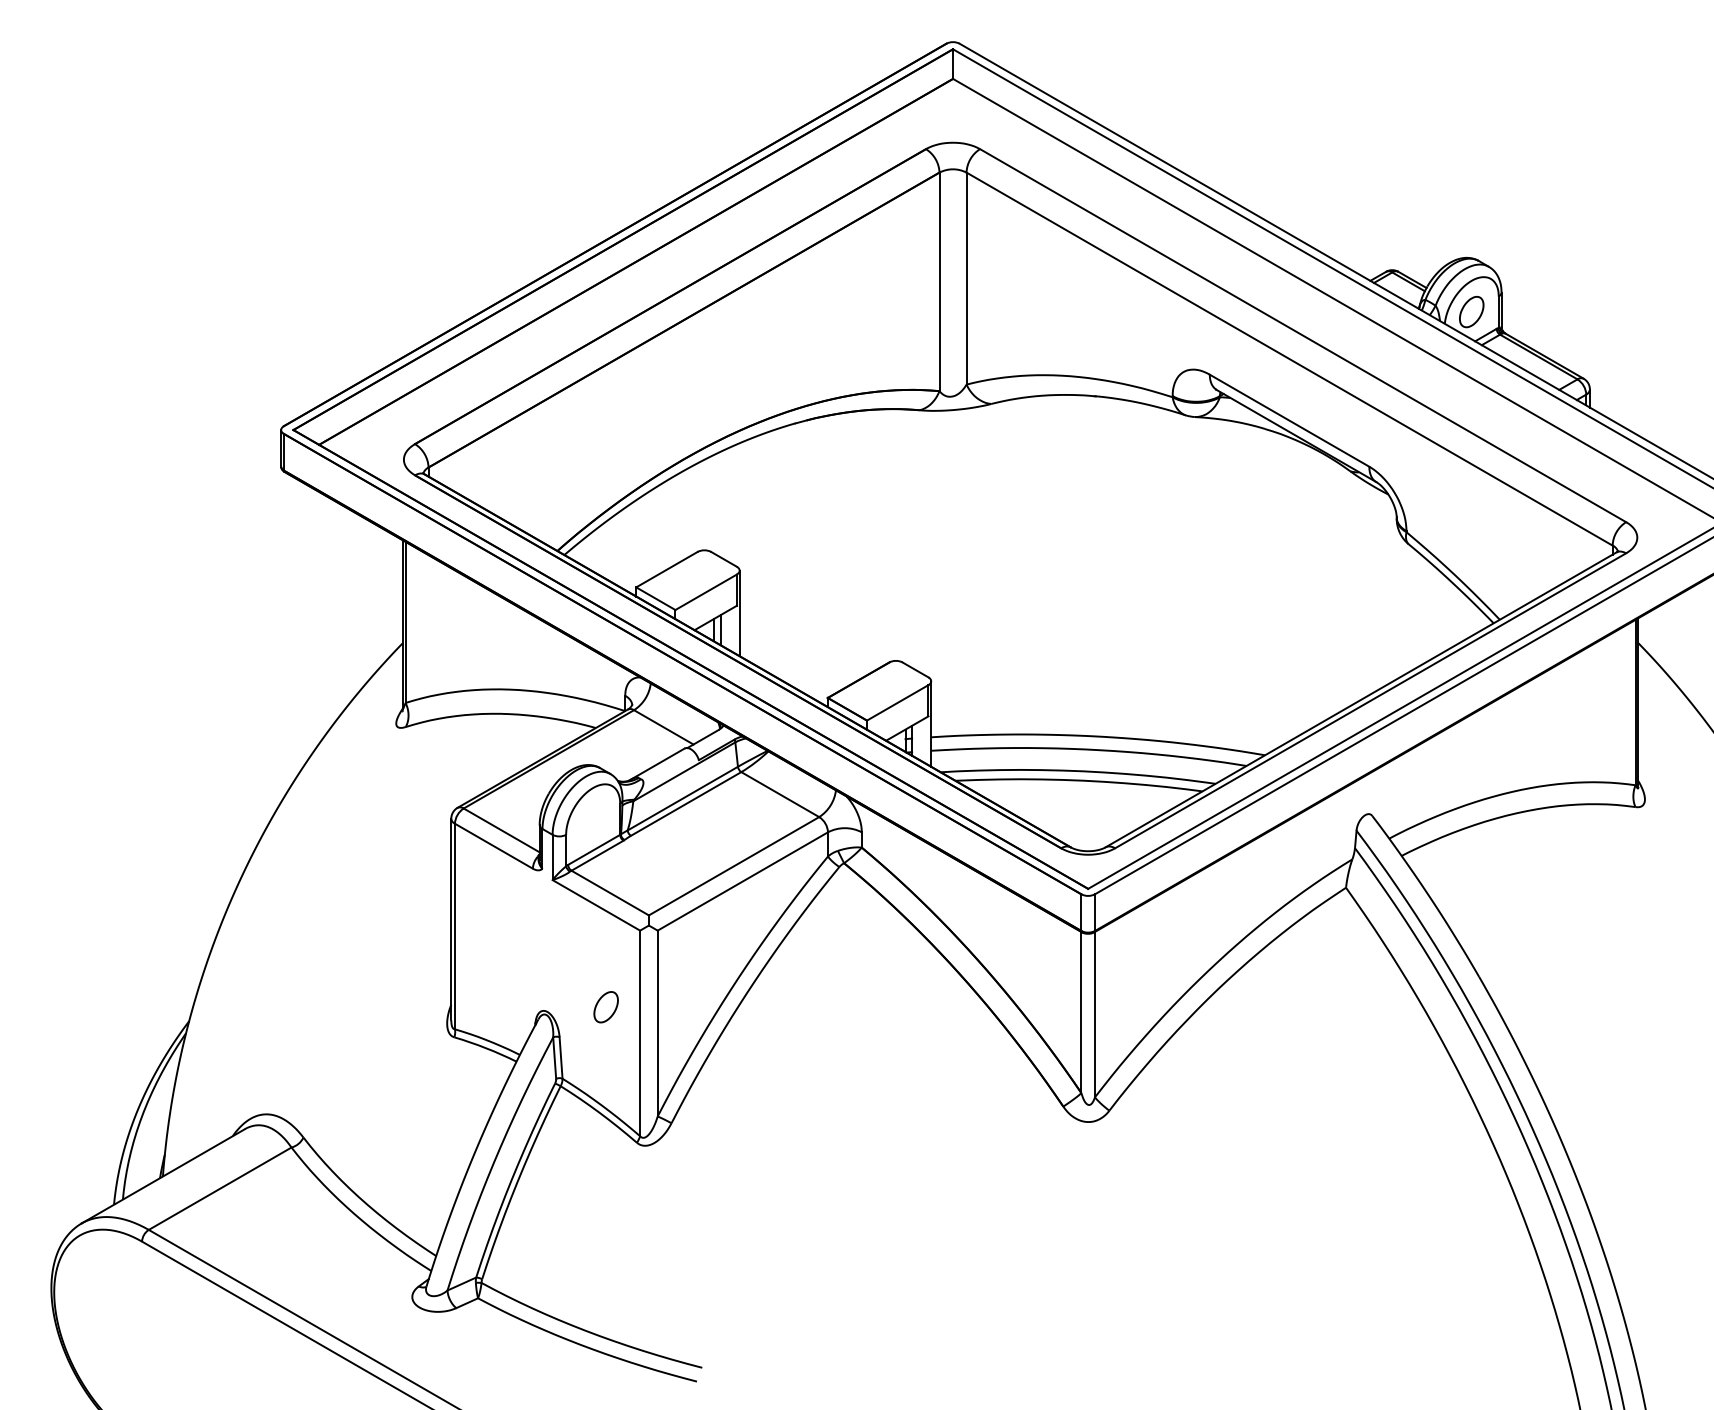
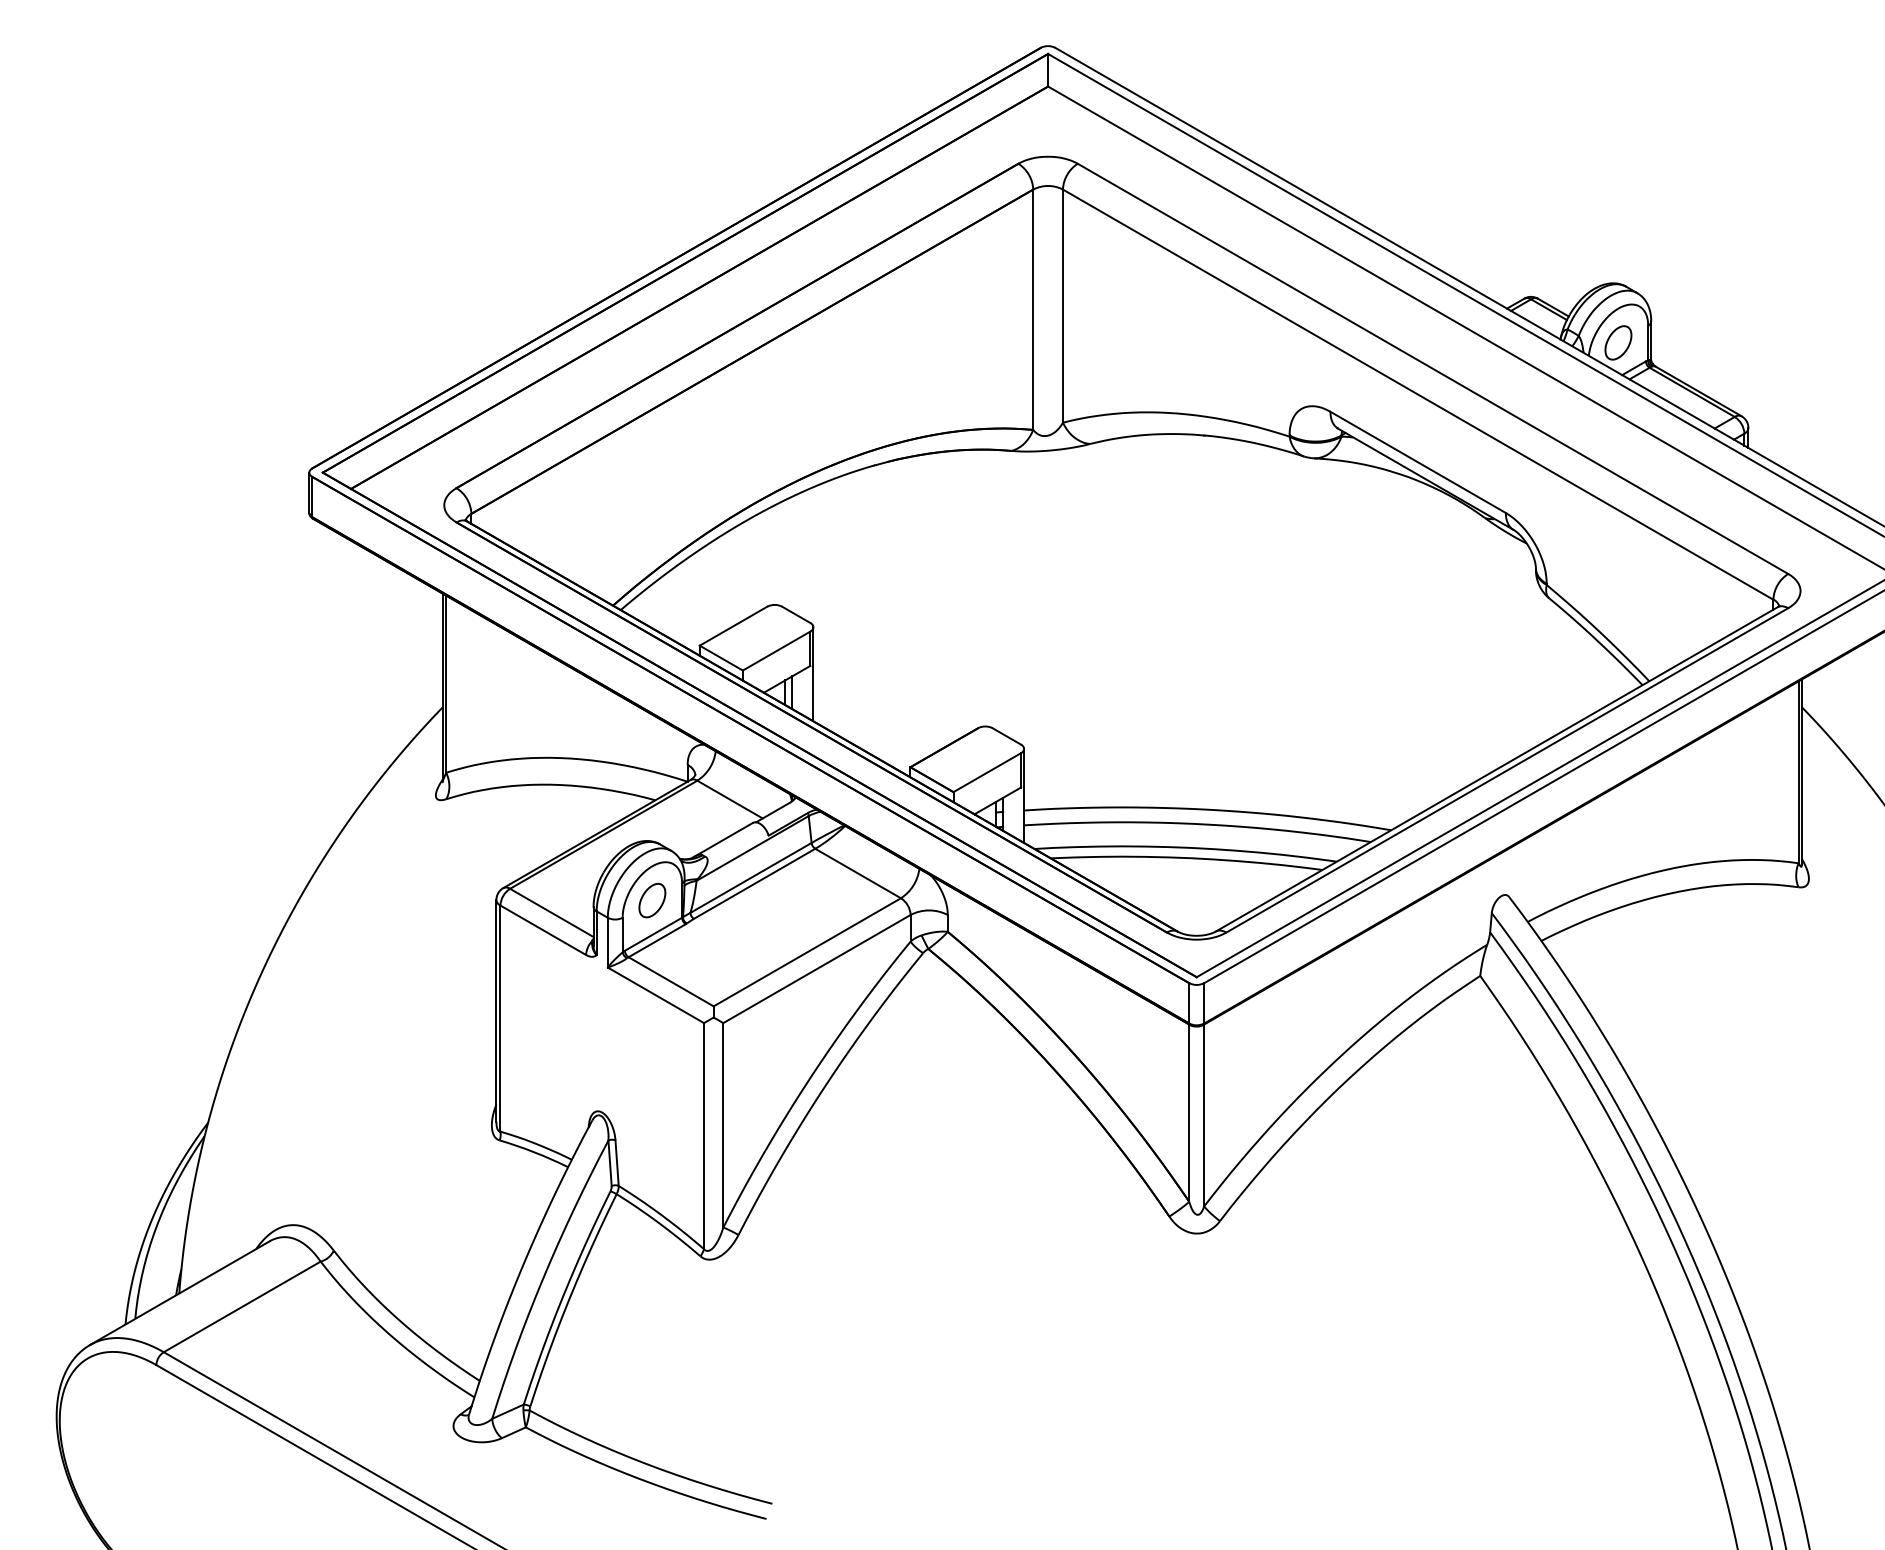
part: (605, 1007) -> (651, 900), moved

